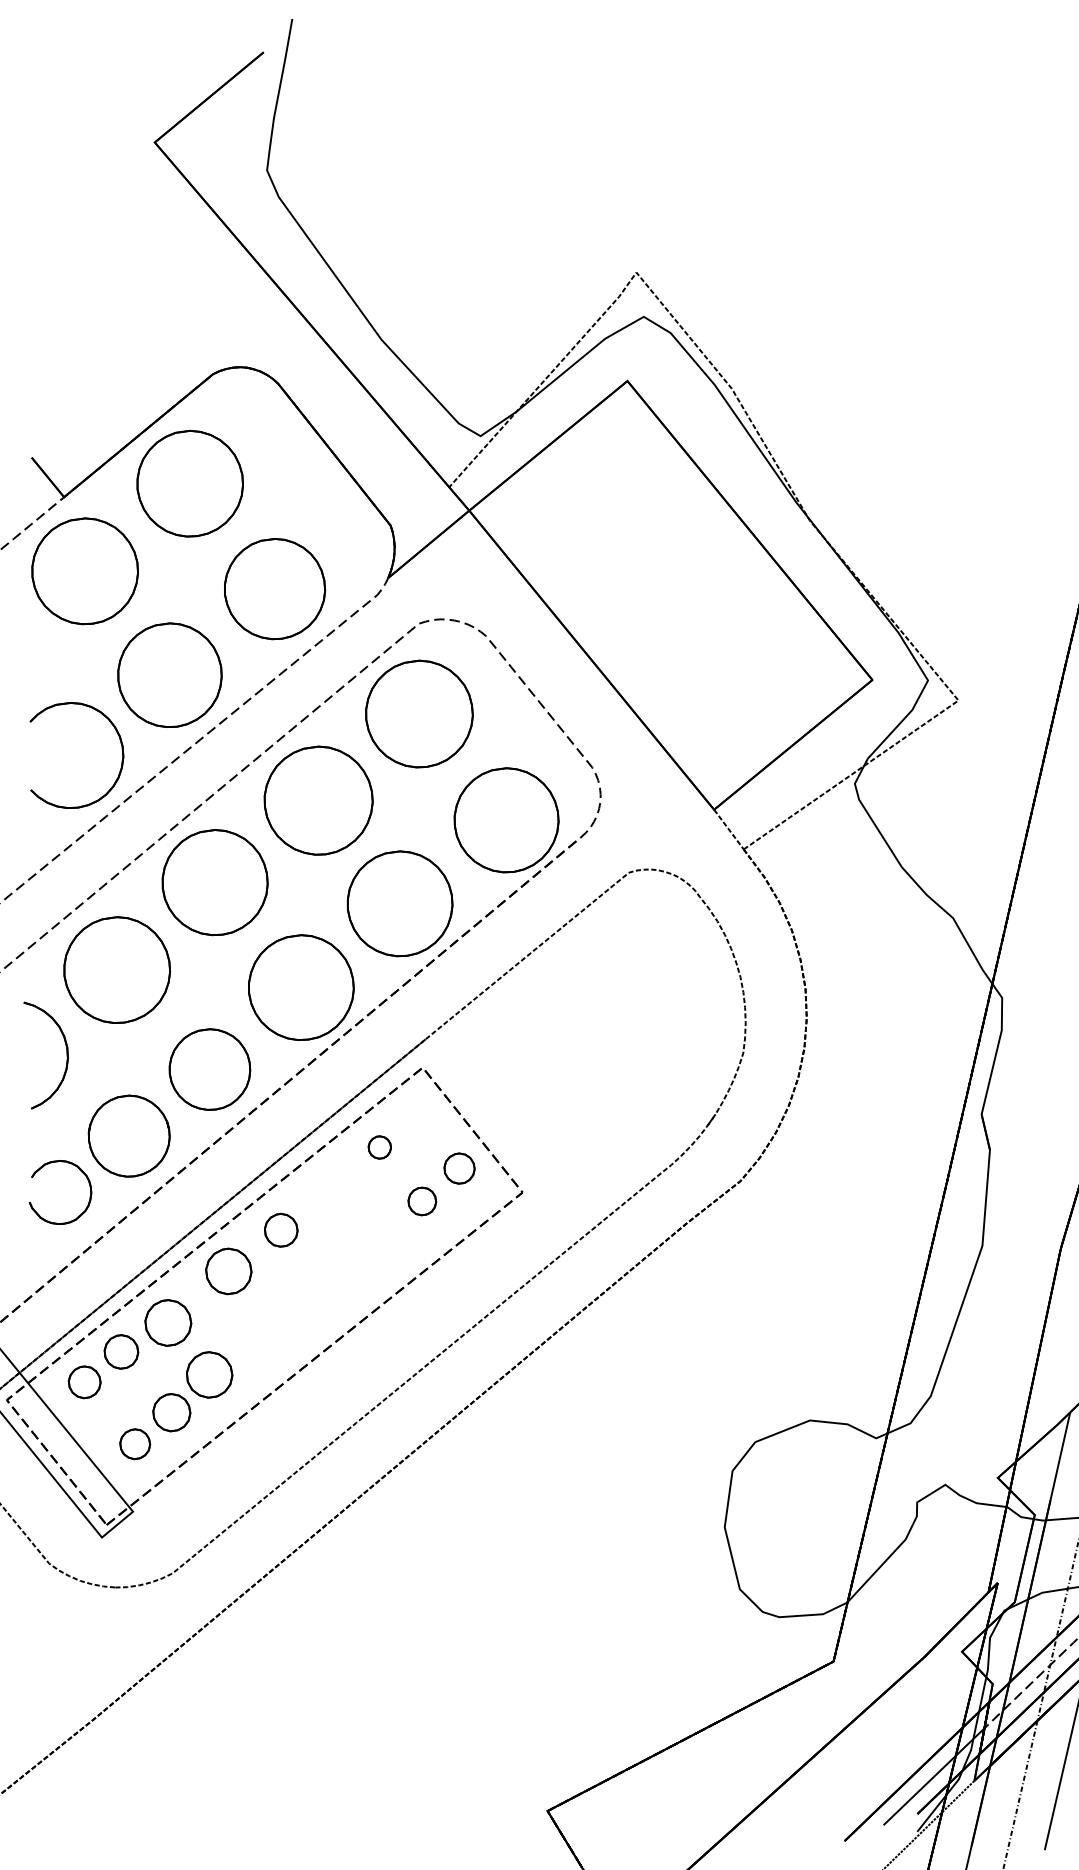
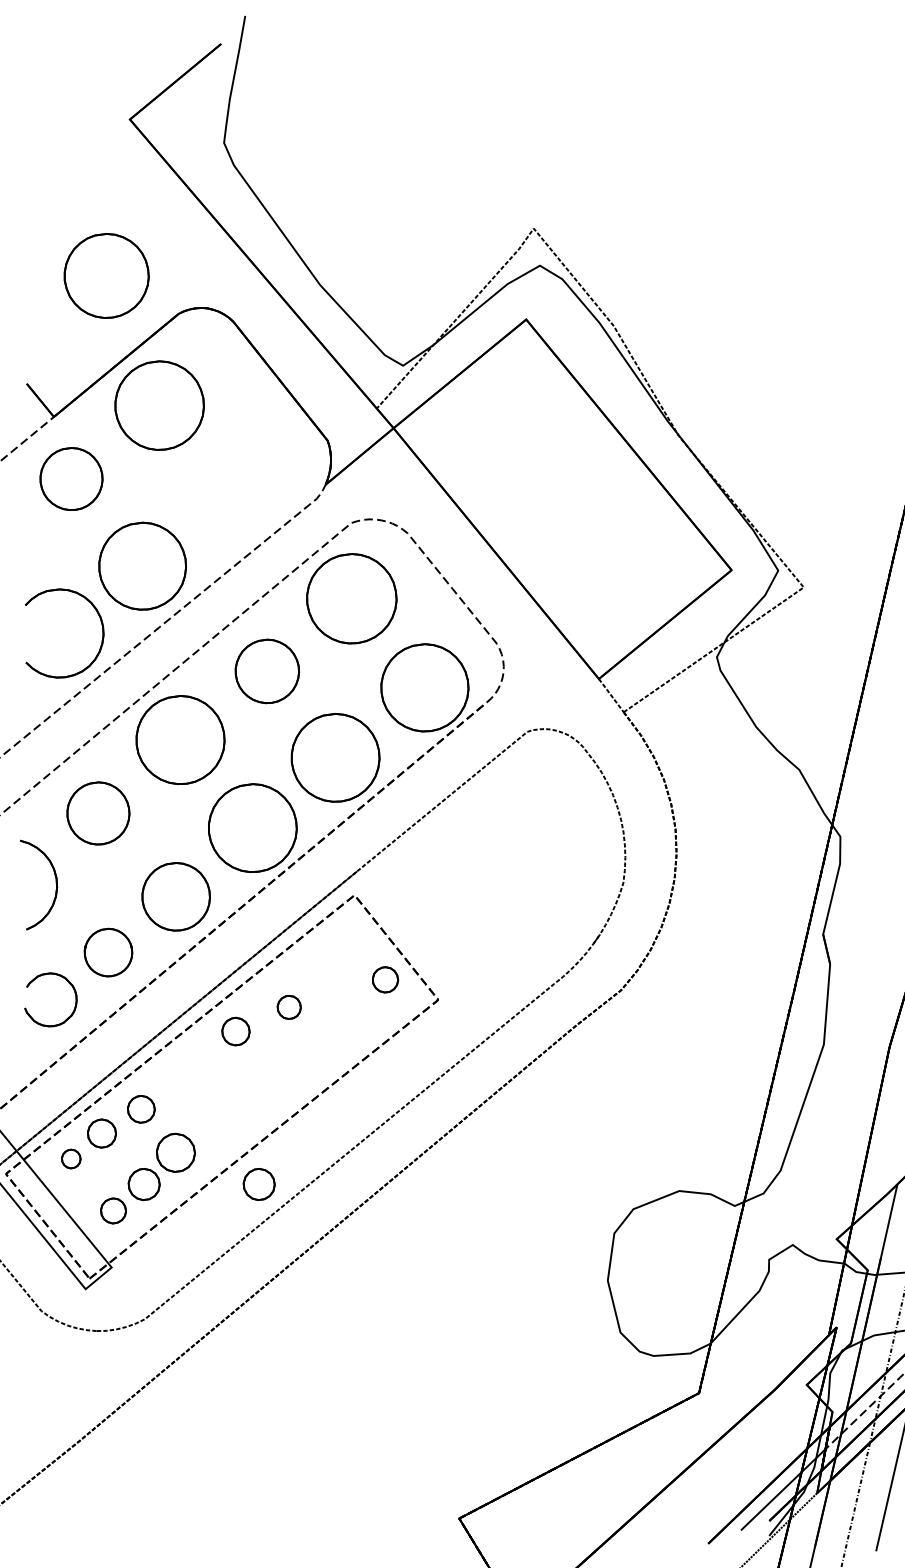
part: (85, 570) -> (71, 478), size x0.7
part: (274, 588) -> (106, 275), moved
part: (318, 800) -> (267, 671), size x0.7
part: (117, 970) -> (98, 813), size x0.7
part: (129, 1135) -> (108, 952), size x0.7
part: (379, 1146) -> (318, 961), removed
part: (421, 1201) -> (288, 1007), moved
part: (228, 1271) -> (191, 1066), removed
part: (168, 1323) -> (141, 1109), size x0.7
part: (85, 1381) -> (71, 1158), size x0.7
part: (308, 1412) -> (258, 1184), added

